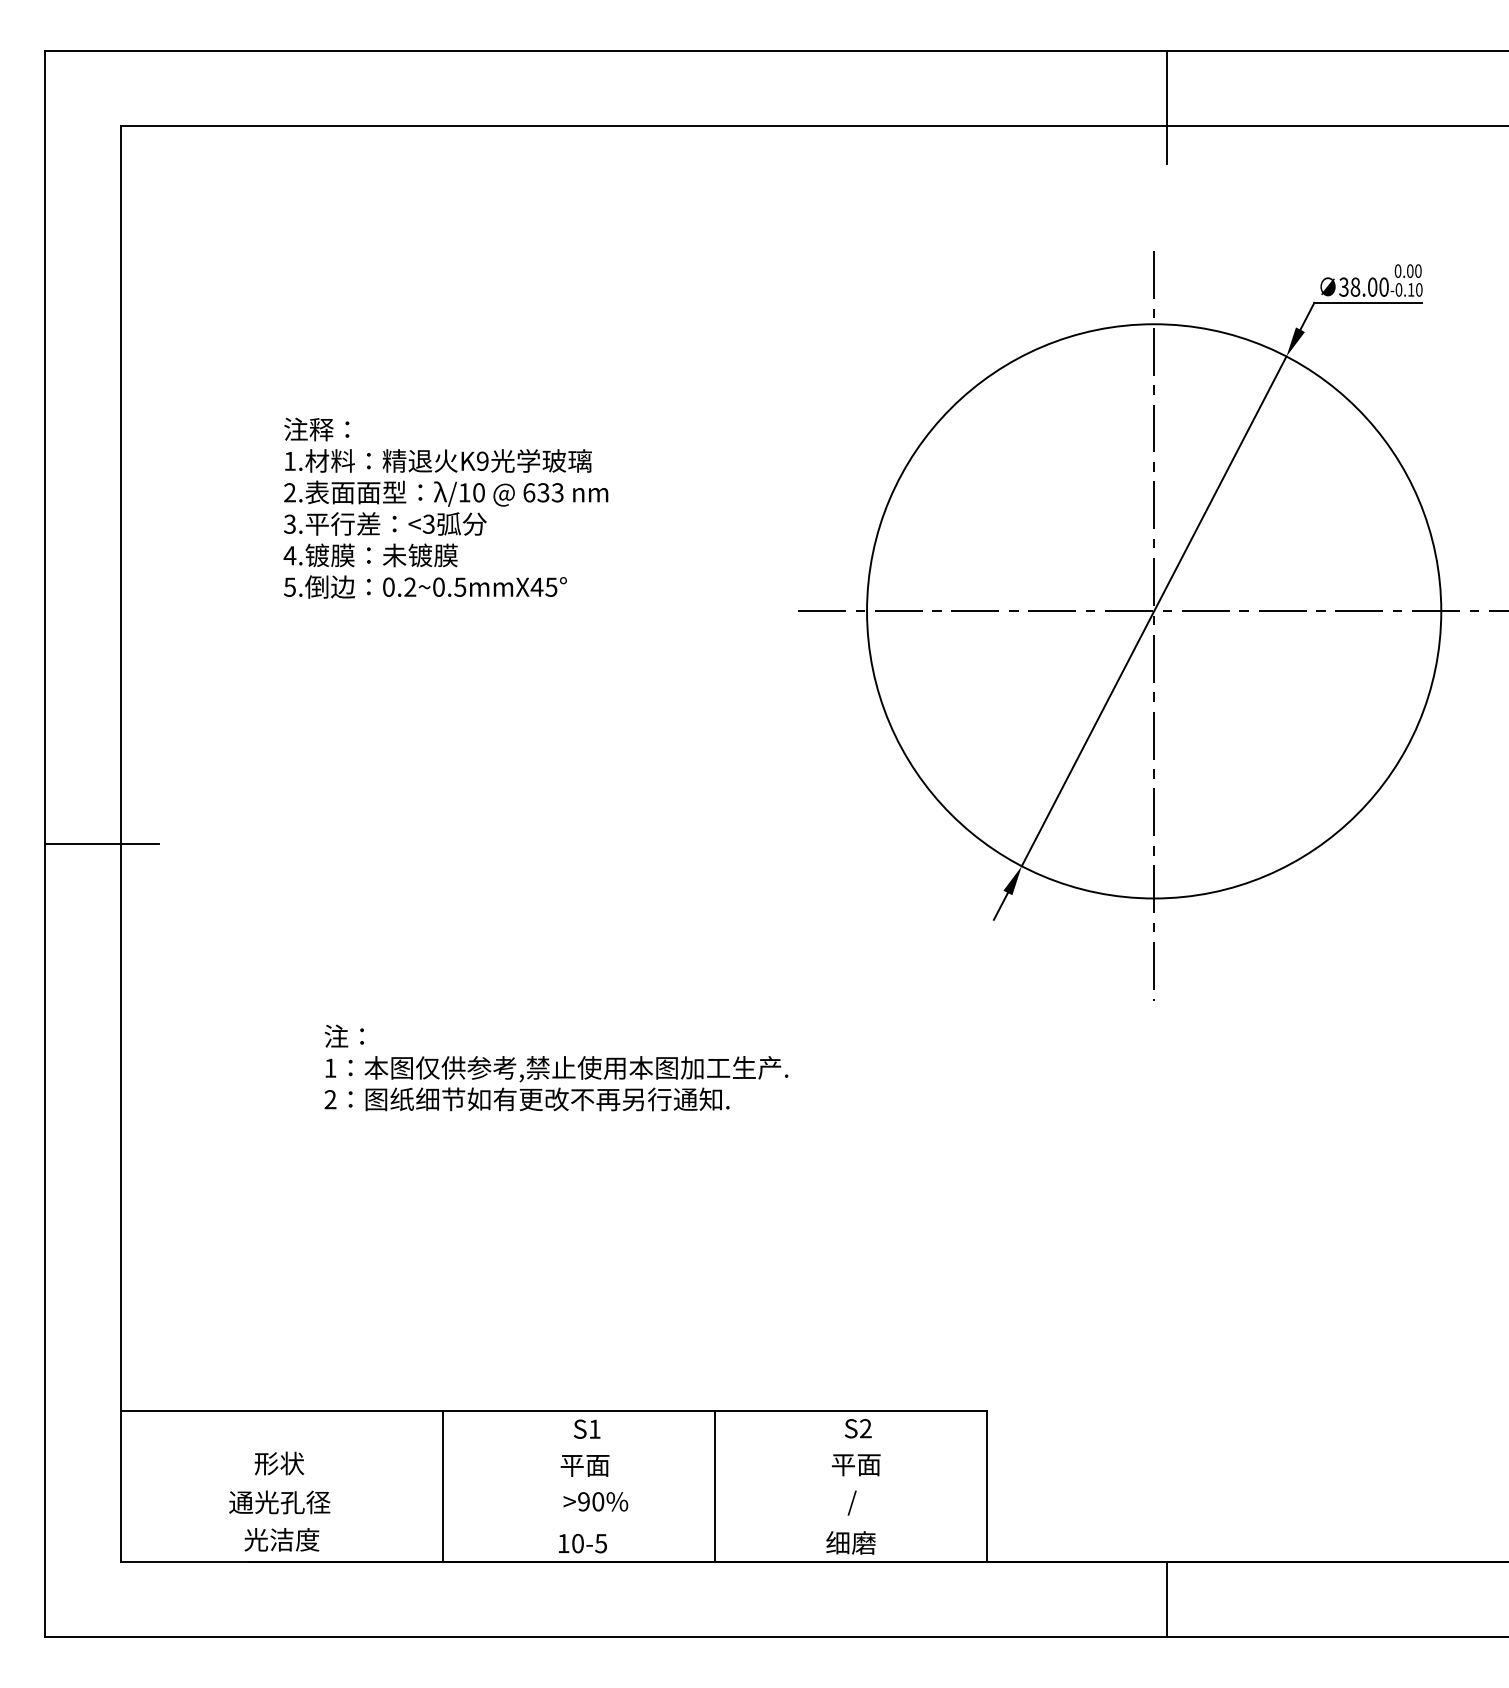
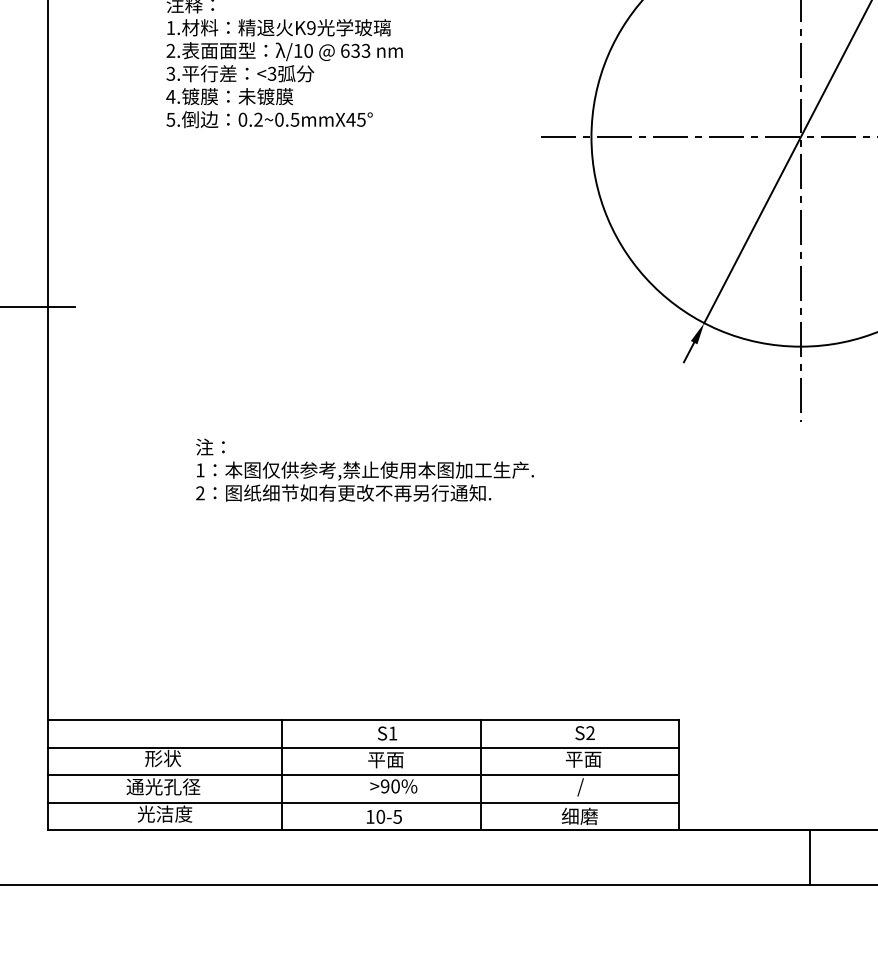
line: (553, 1448) -> (362, 747), added
line: (553, 1486) -> (362, 775), added
line: (553, 1524) -> (362, 802), added

